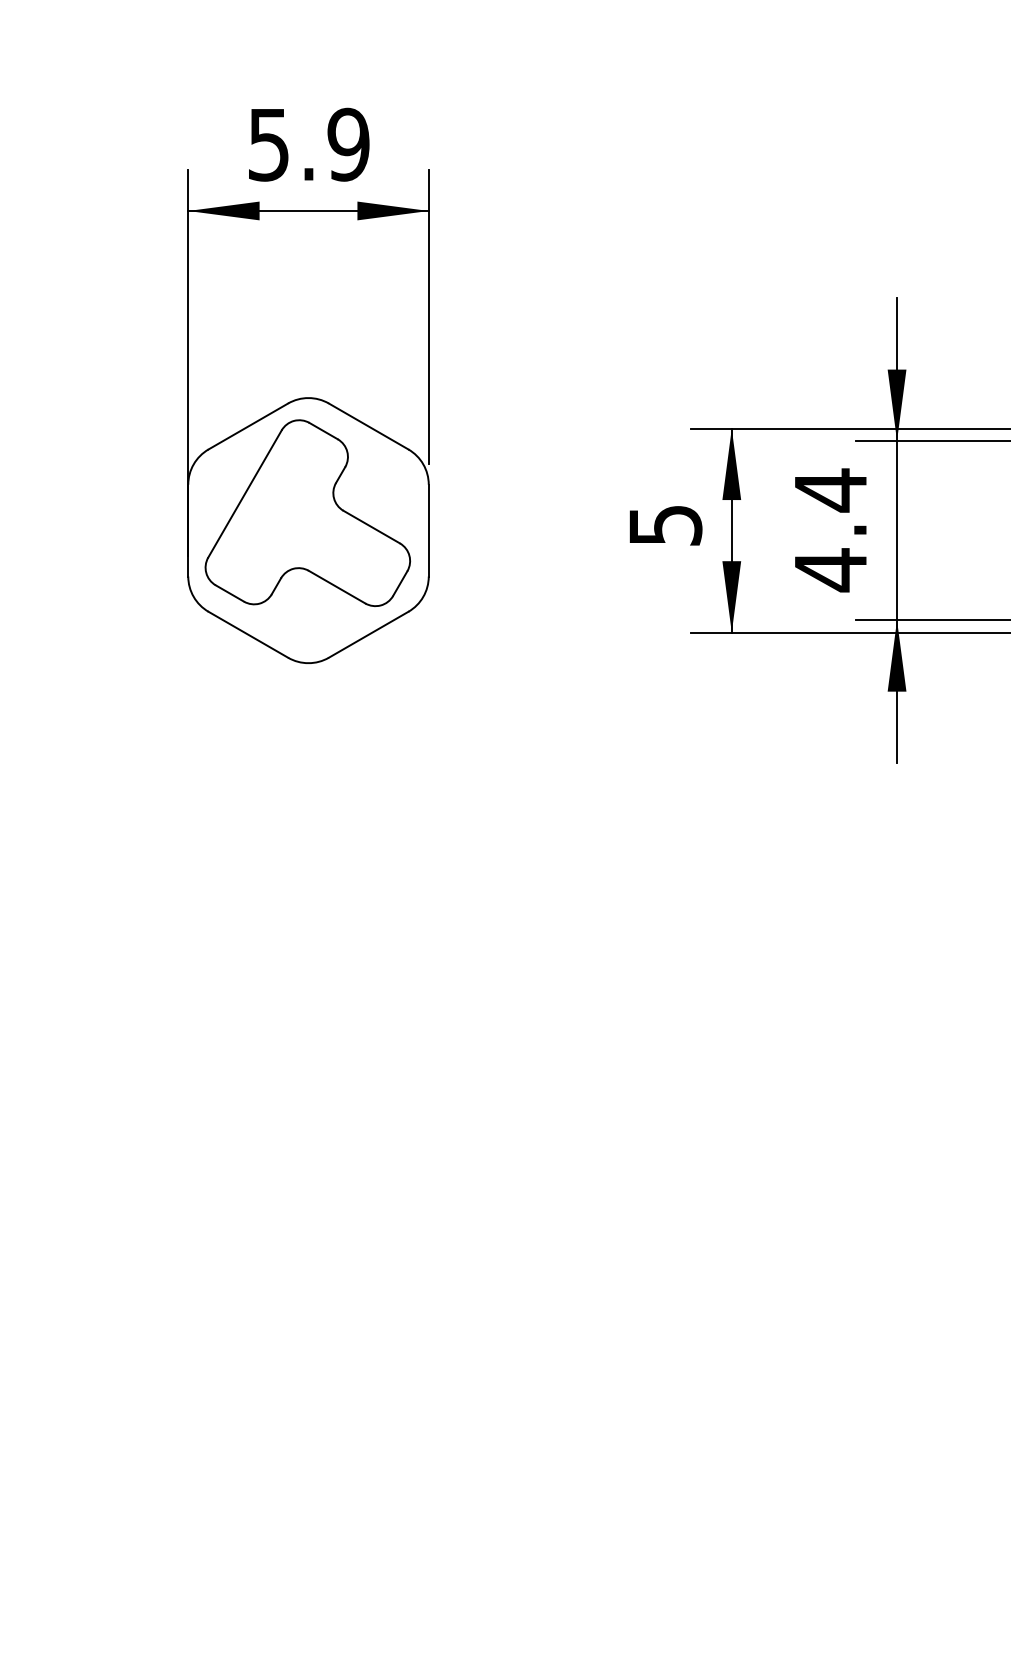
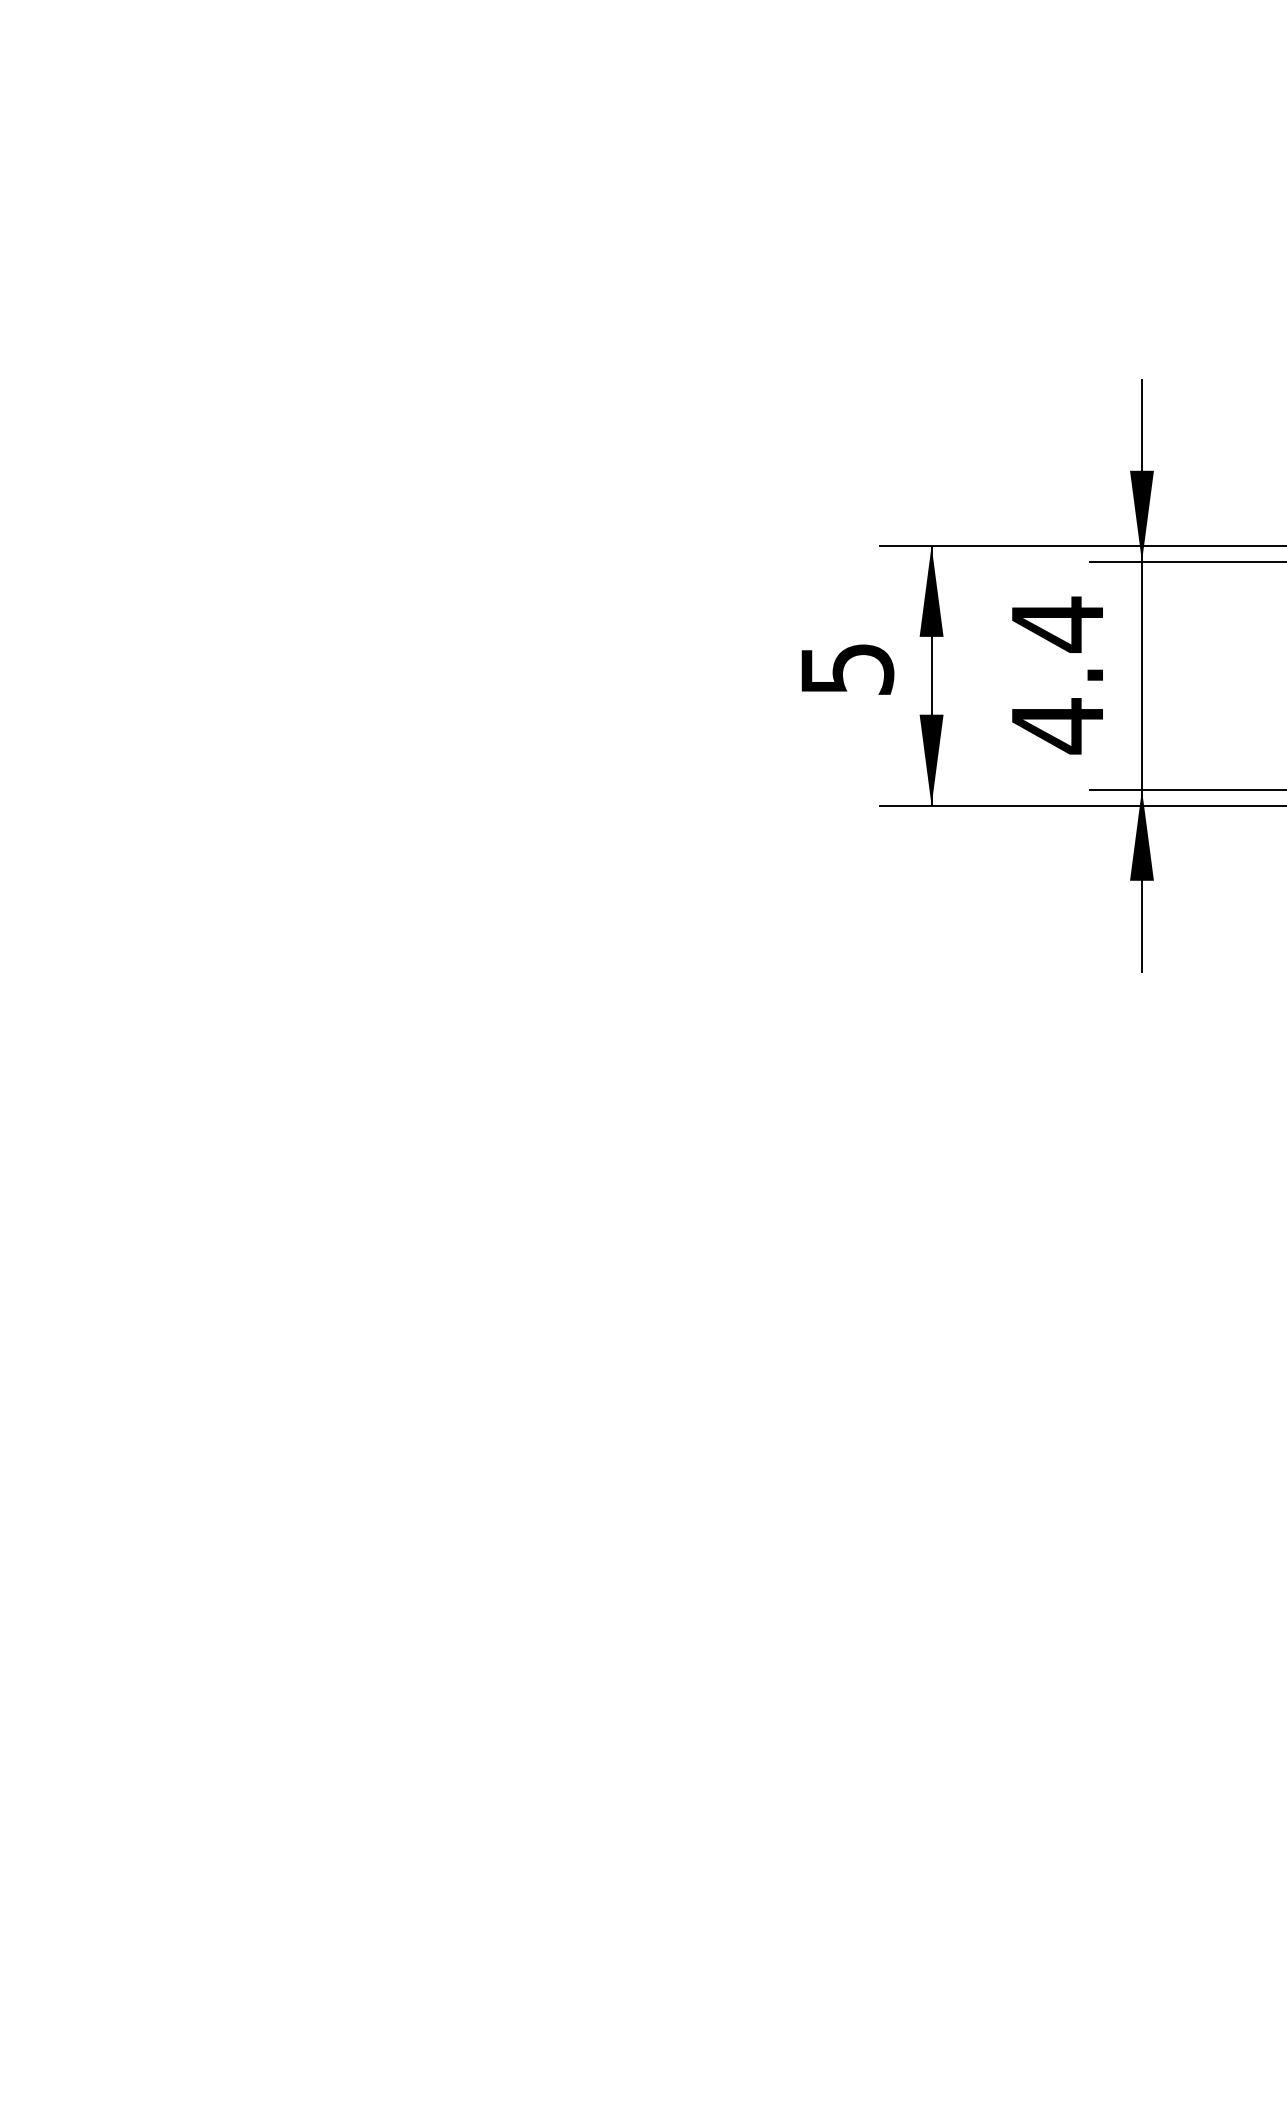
part: (308, 397) -> (392, 506), removed

